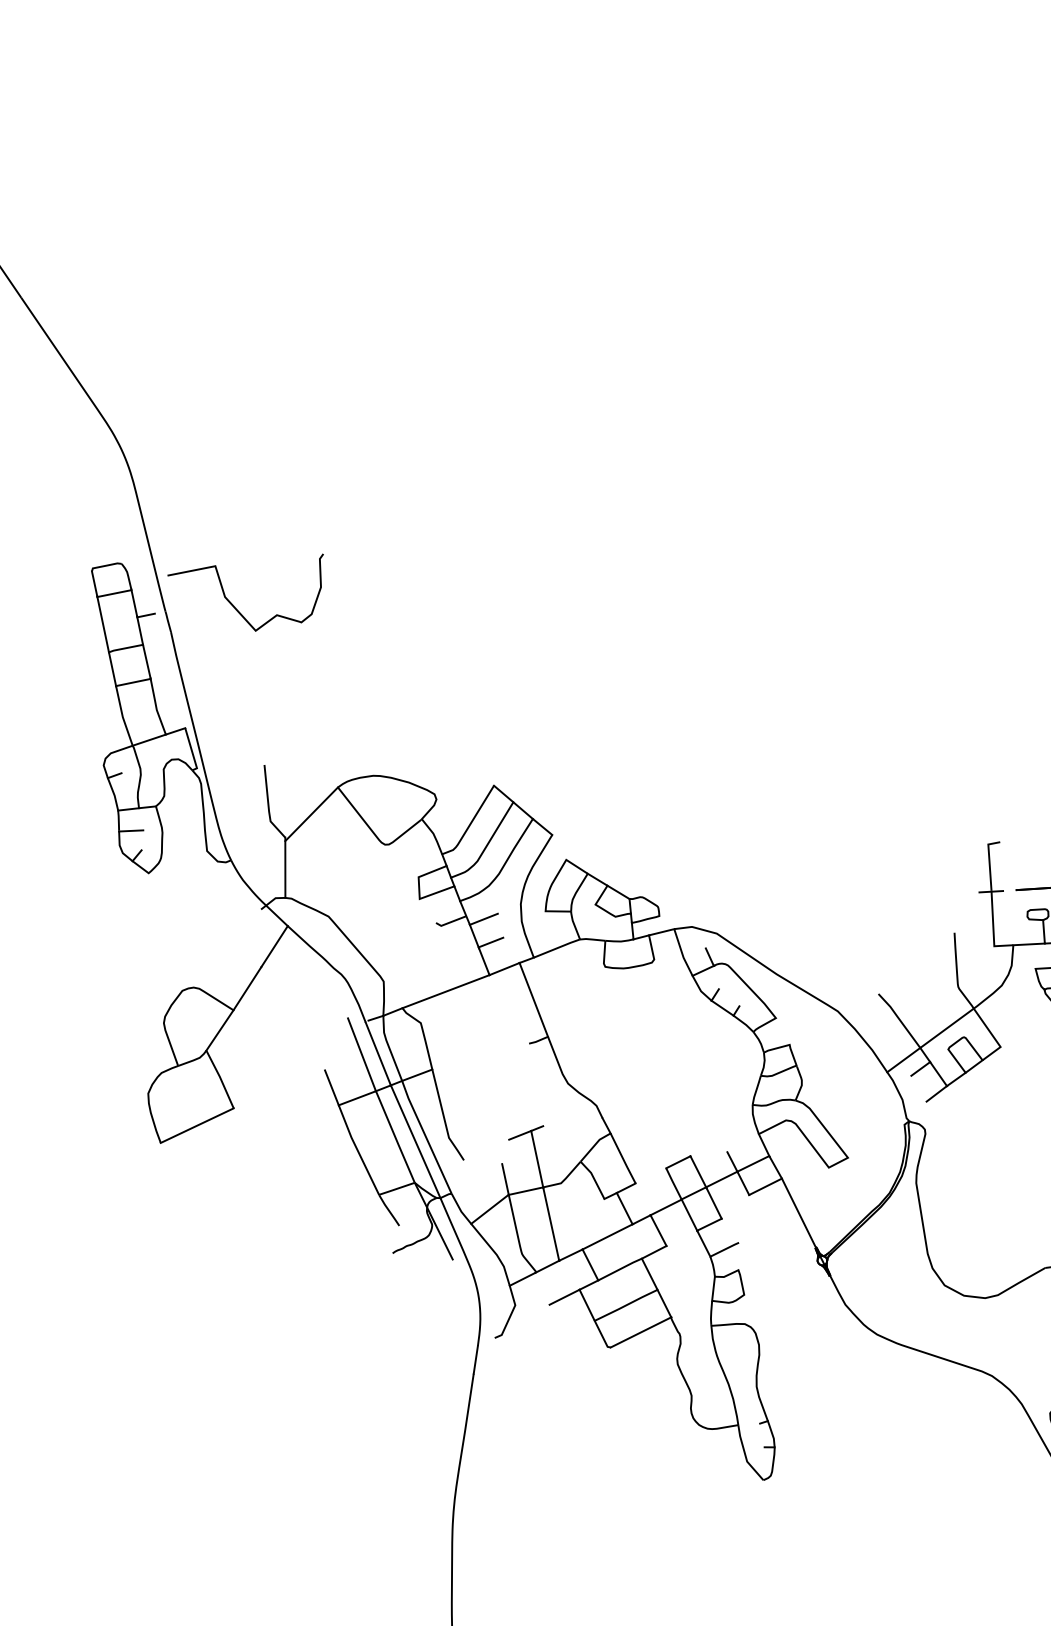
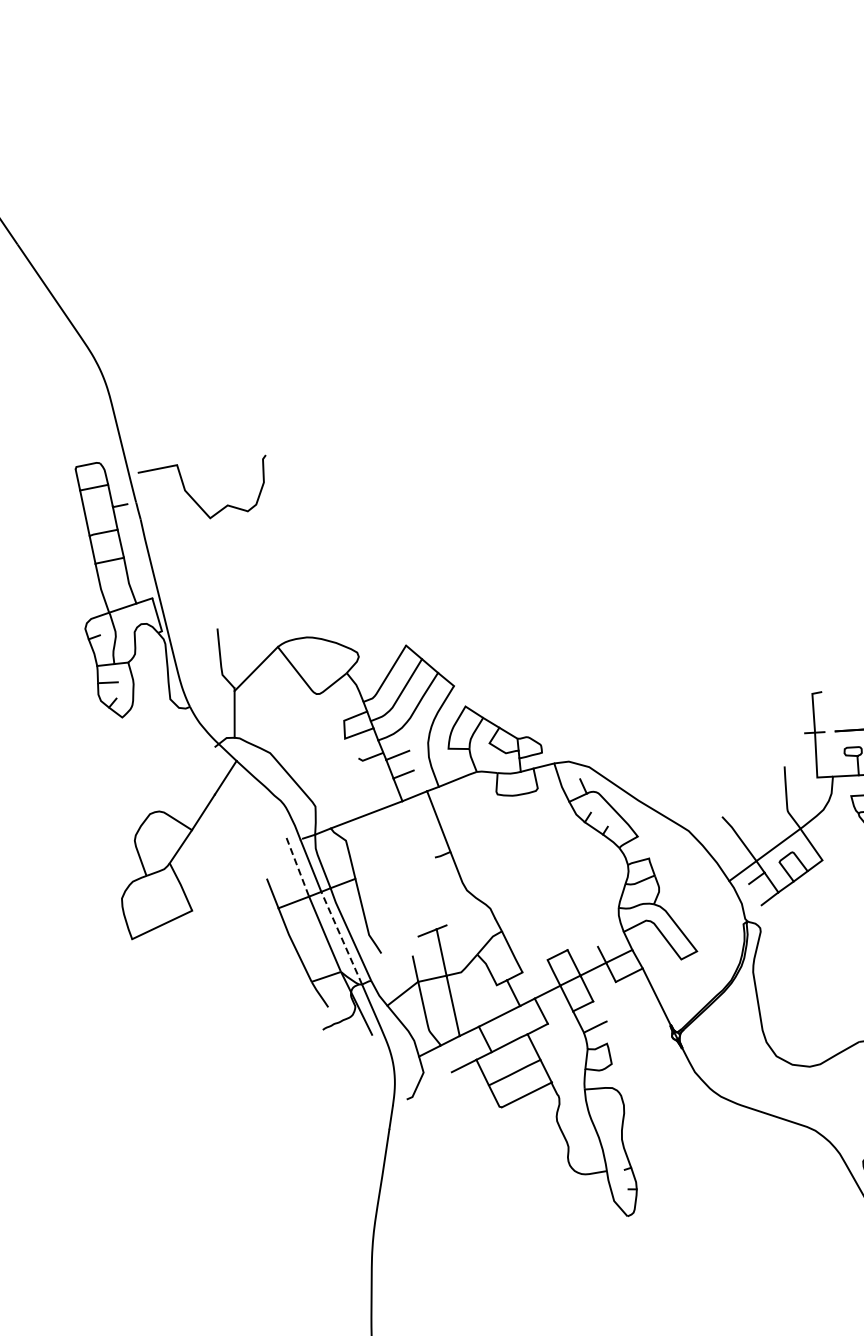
line: (361, 1054) -> (297, 866), solid -> dashed
line: (415, 1142) -> (341, 938), solid -> dashed

